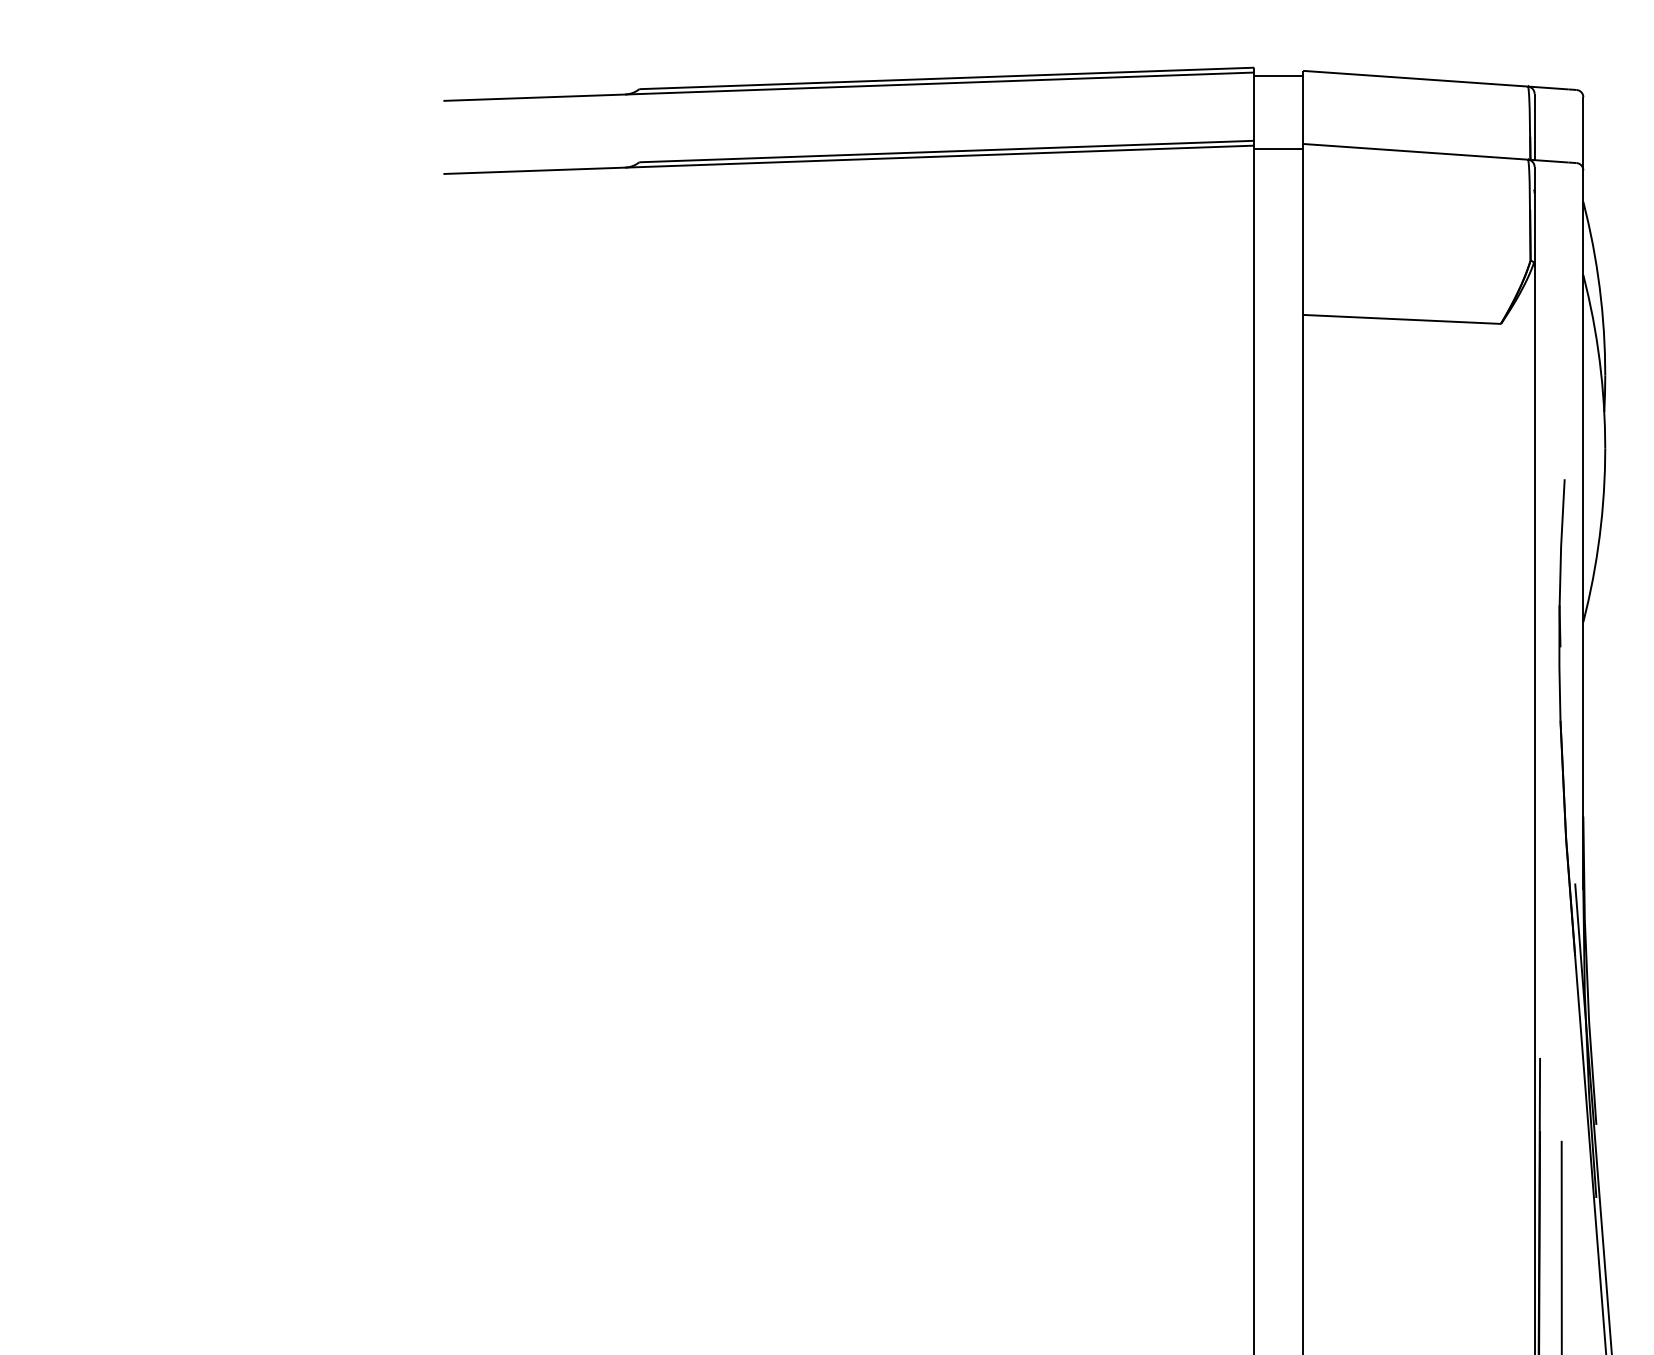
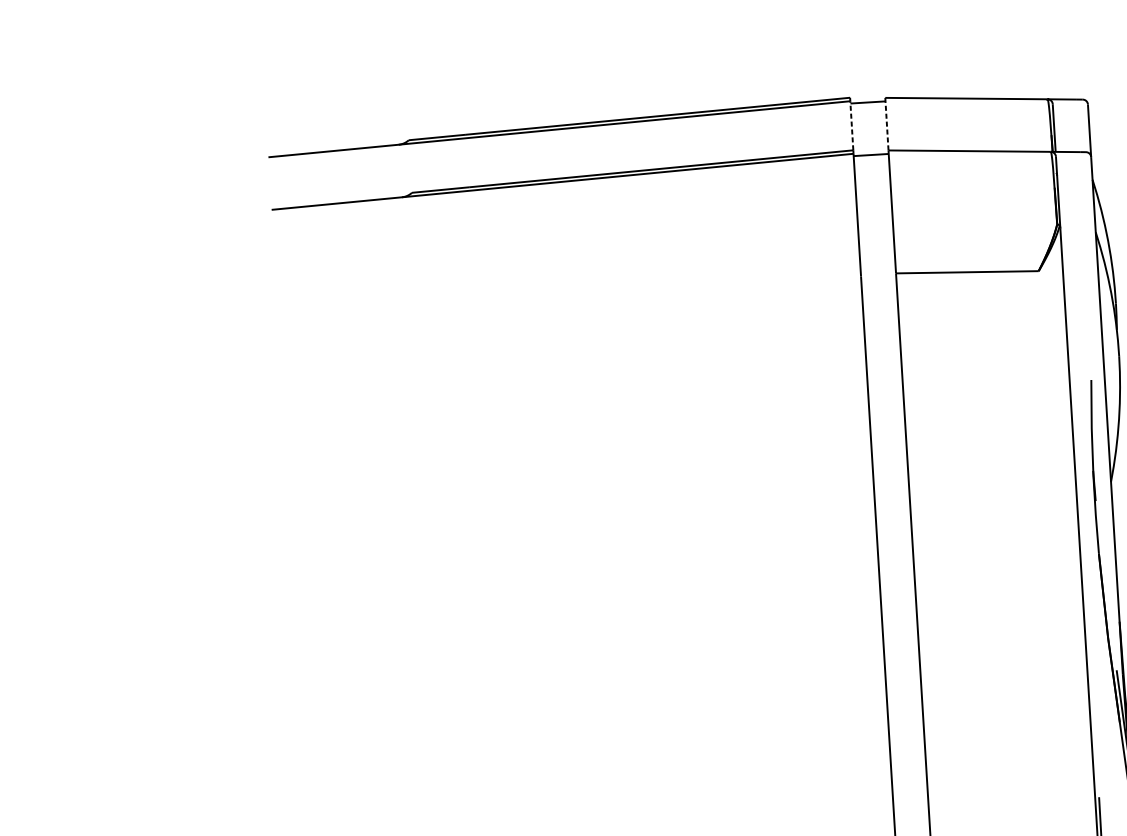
line: (1254, 106) -> (851, 125), solid -> dashed
line: (1303, 107) -> (887, 124), solid -> dashed

